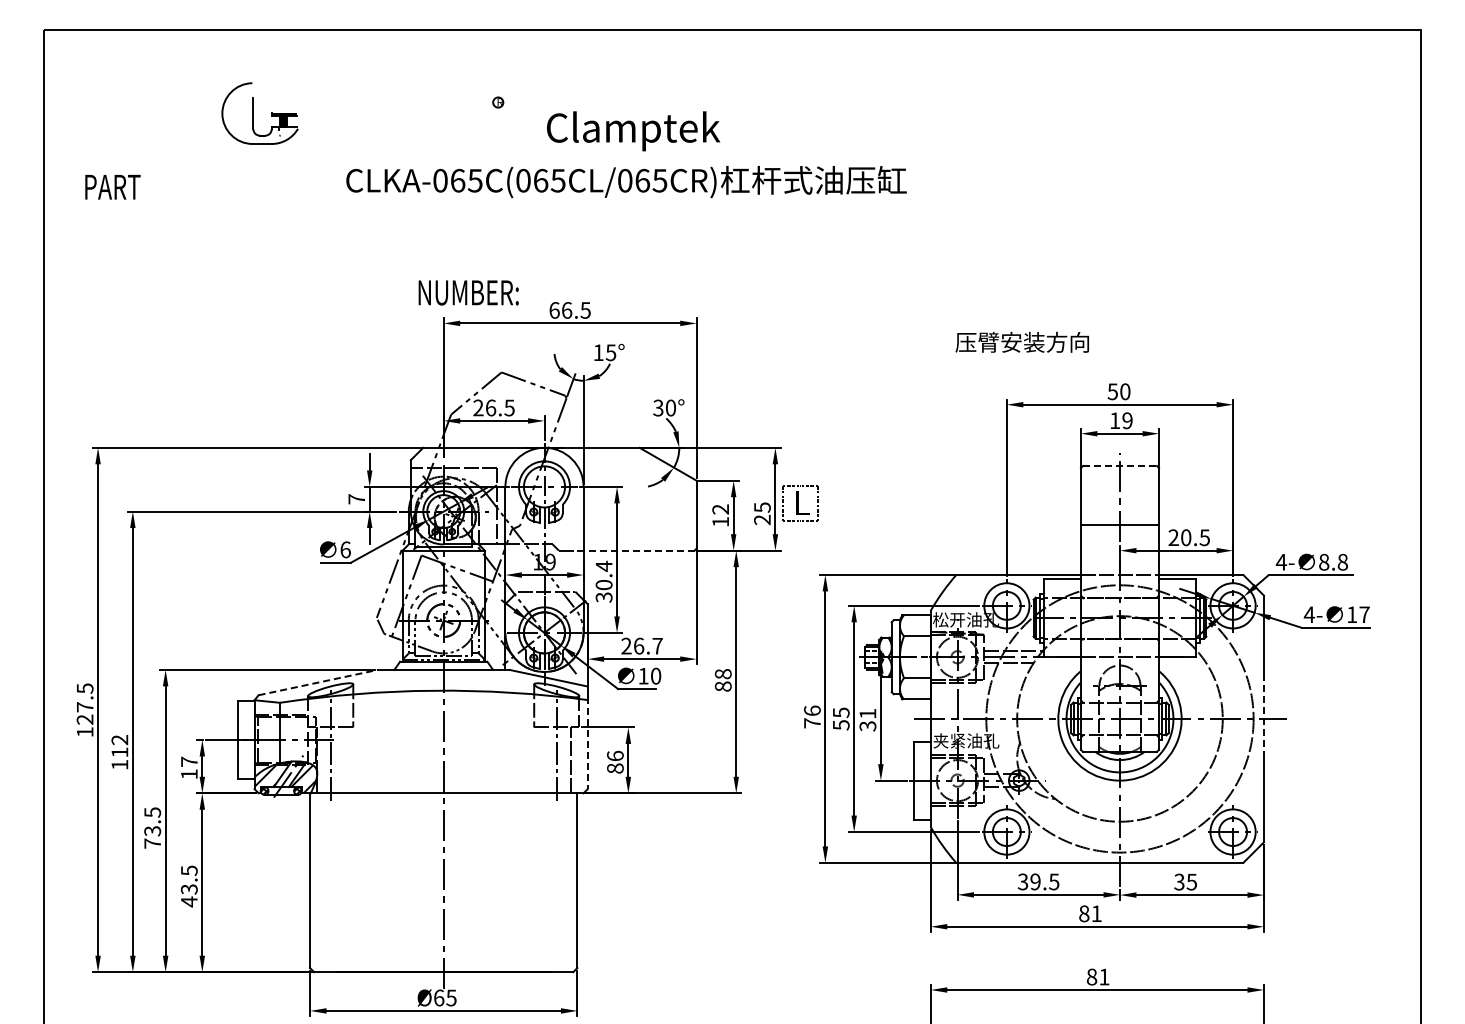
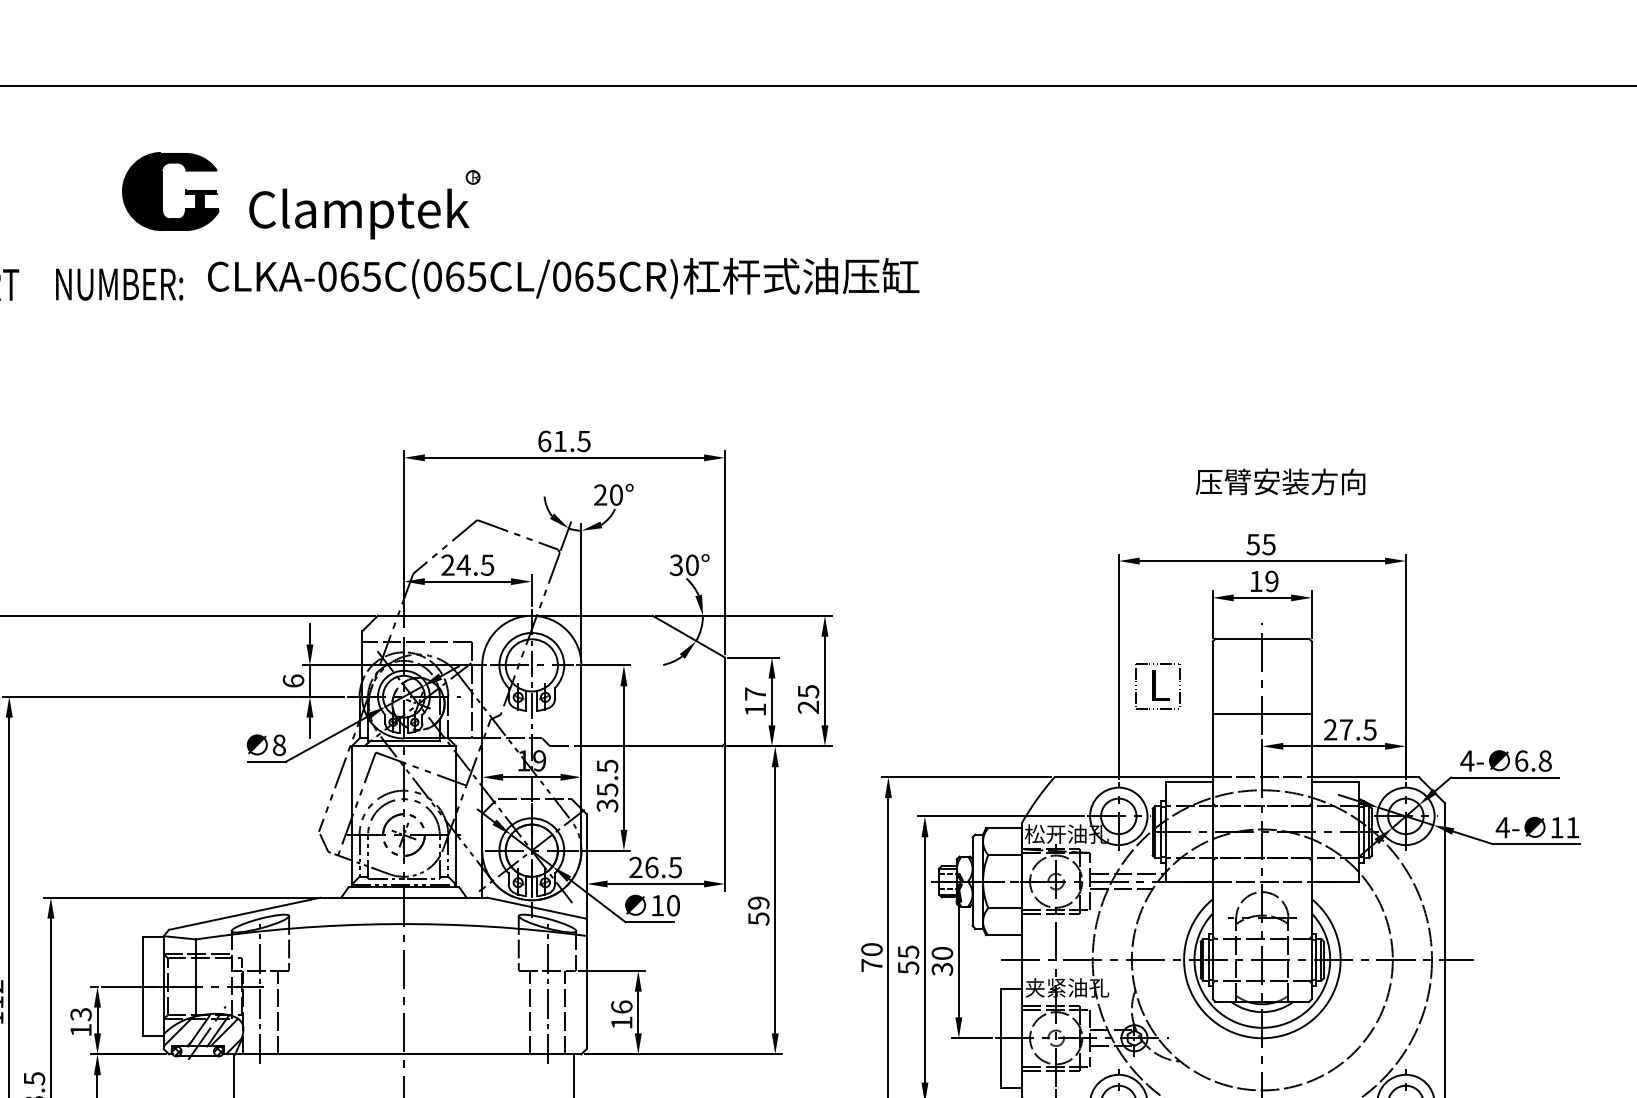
fill: (260, 113) -> (171, 191), added
text: (633, 131) -> (359, 214), moved
text: (626, 182) -> (563, 278), moved
text: (468, 292) -> (119, 284), moved
text: (567, 310) -> (561, 441), 66.5 -> 61.5
text: (1021, 341) -> (1279, 480), moved
text: (604, 352) -> (608, 494), 15° -> 20°
text: (1125, 391) -> (1269, 544), 50 -> 55
text: (490, 407) -> (463, 564), 26.5 -> 24.5
line: (1120, 466) -> (1263, 639), dashed -> solid
text: (356, 499) -> (293, 681), 7 -> 6
part: (800, 503) -> (1157, 686), moved
text: (720, 509) -> (755, 694), 12 -> 17
text: (1186, 537) -> (1346, 729), 20.5 -> 27.5
text: (345, 549) -> (279, 744), 6 -> 8
line: (639, 550) -> (652, 746), dashed -> solid
text: (1324, 561) -> (1521, 760), 8.8 -> 6.8
text: (603, 575) -> (606, 777), 30.4 -> 35.5
text: (1364, 614) -> (1572, 827), 17 -> 11
text: (657, 646) -> (675, 867), 26.7 -> 26.5
text: (722, 680) -> (757, 911), 88 -> 59
line: (318, 682) -> (244, 913), dashed -> solid
text: (812, 710) -> (872, 949), 76 -> 70
text: (867, 713) -> (941, 953), 31 -> 30
line: (1263, 718) -> (1444, 959), dashed -> solid
line: (587, 743) -> (586, 991), dashed -> solid
line: (344, 760) -> (277, 1012), added
line: (542, 760) -> (529, 1012), added
text: (189, 761) -> (81, 1013), 17 -> 13
text: (615, 768) -> (621, 1022), 86 -> 16

